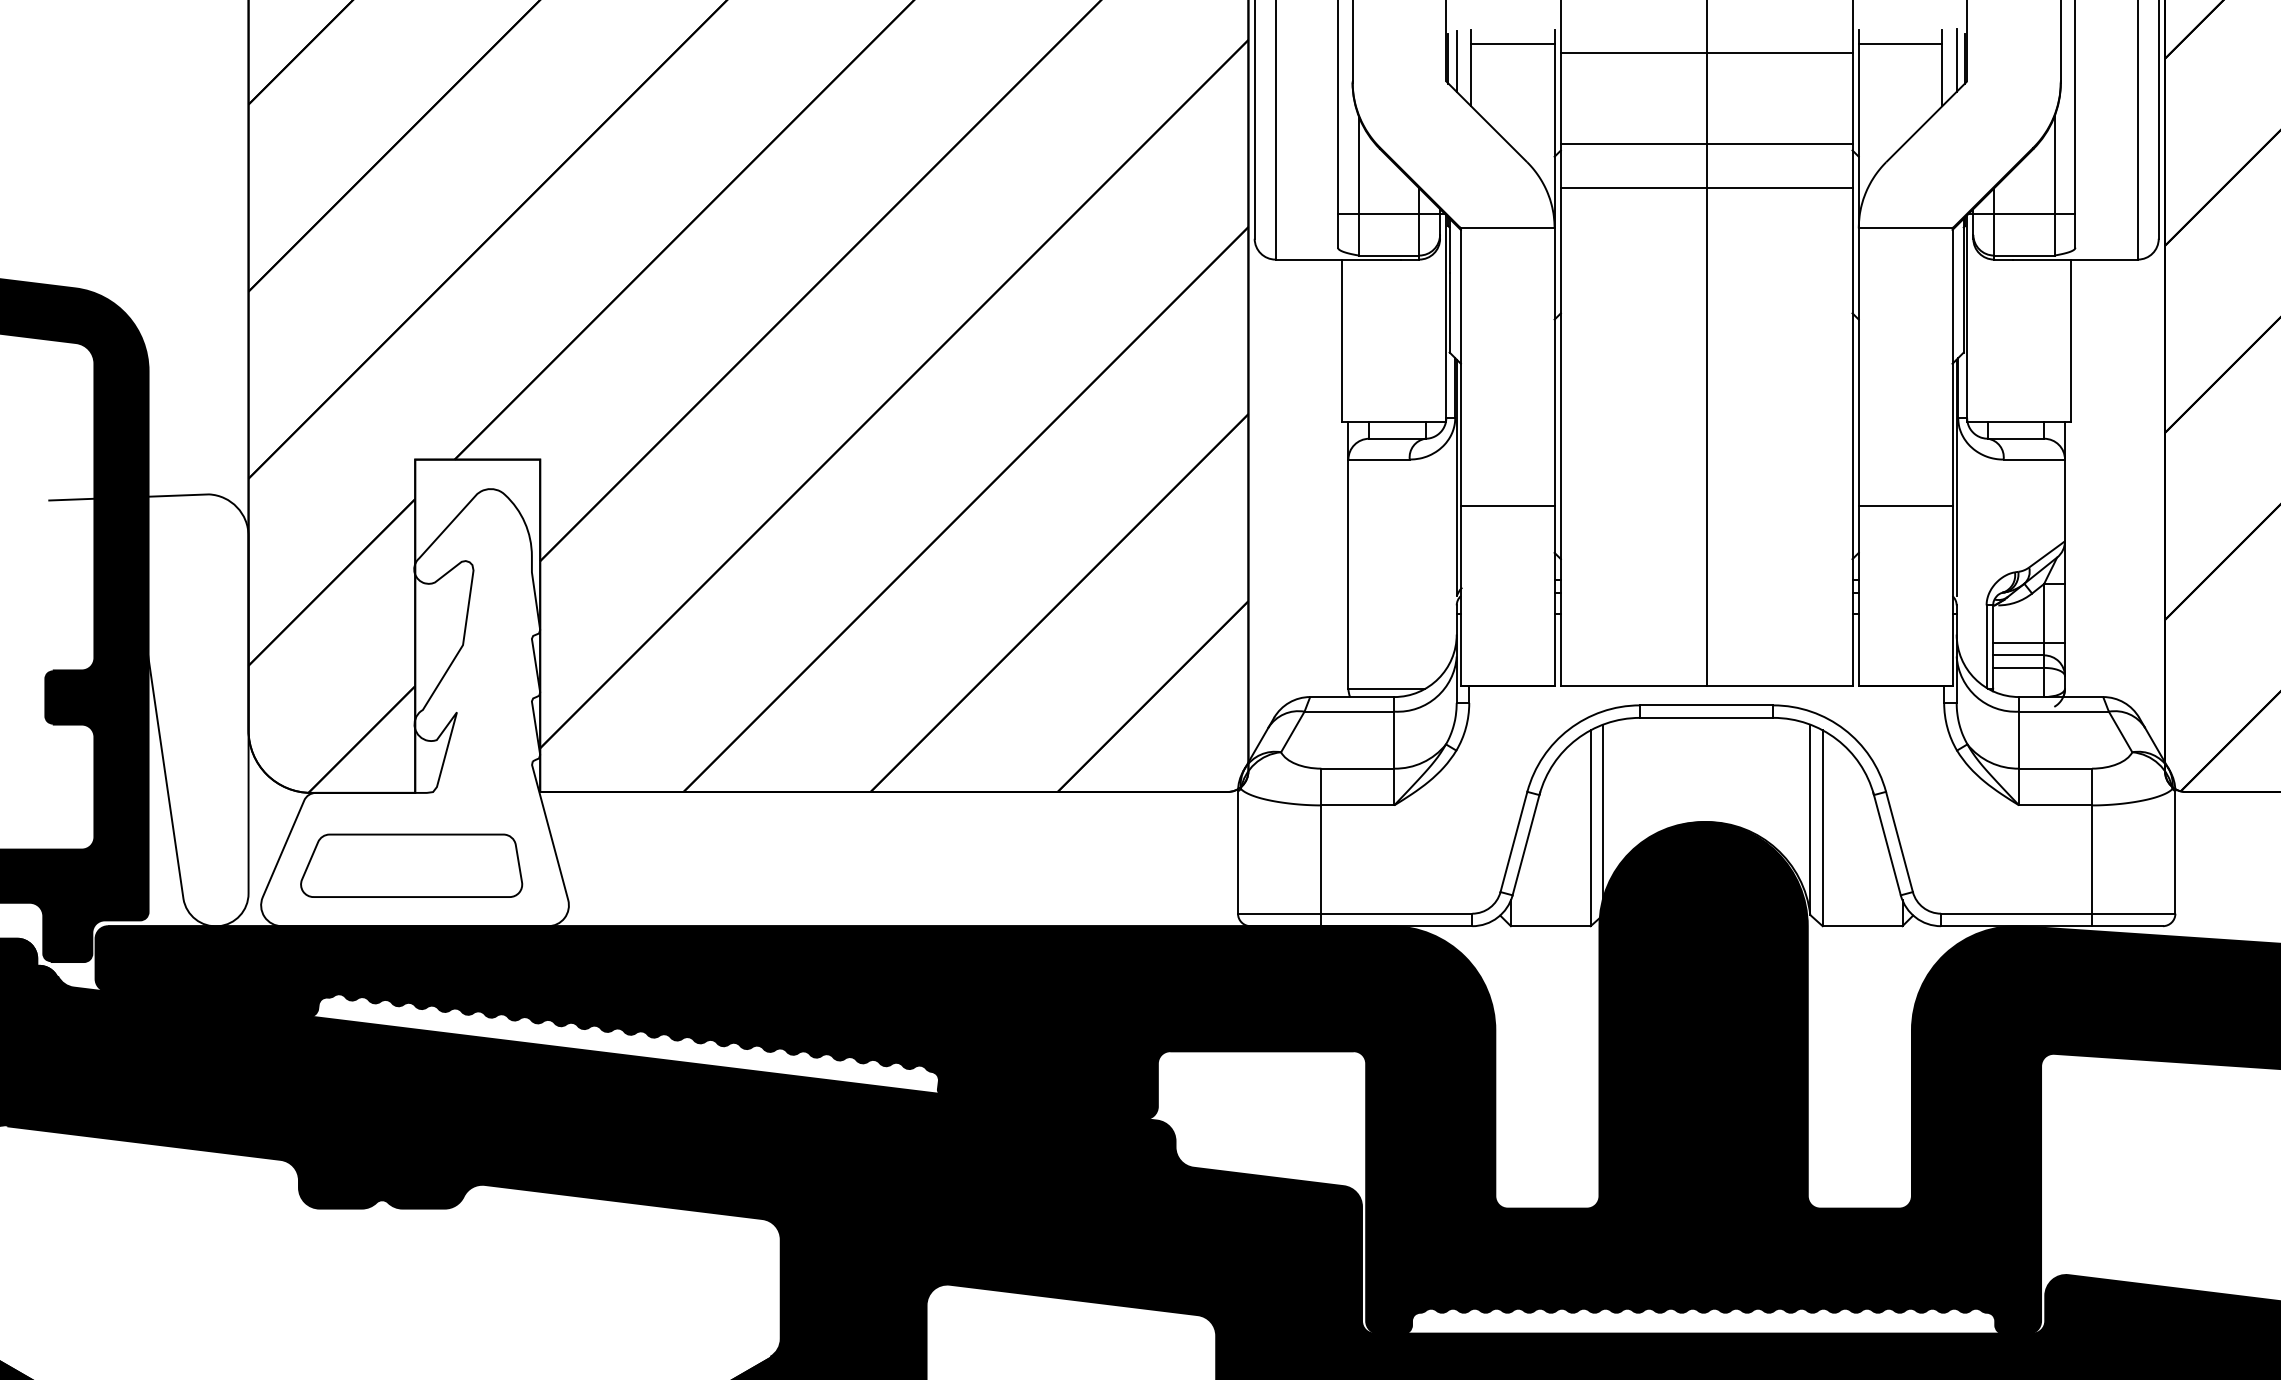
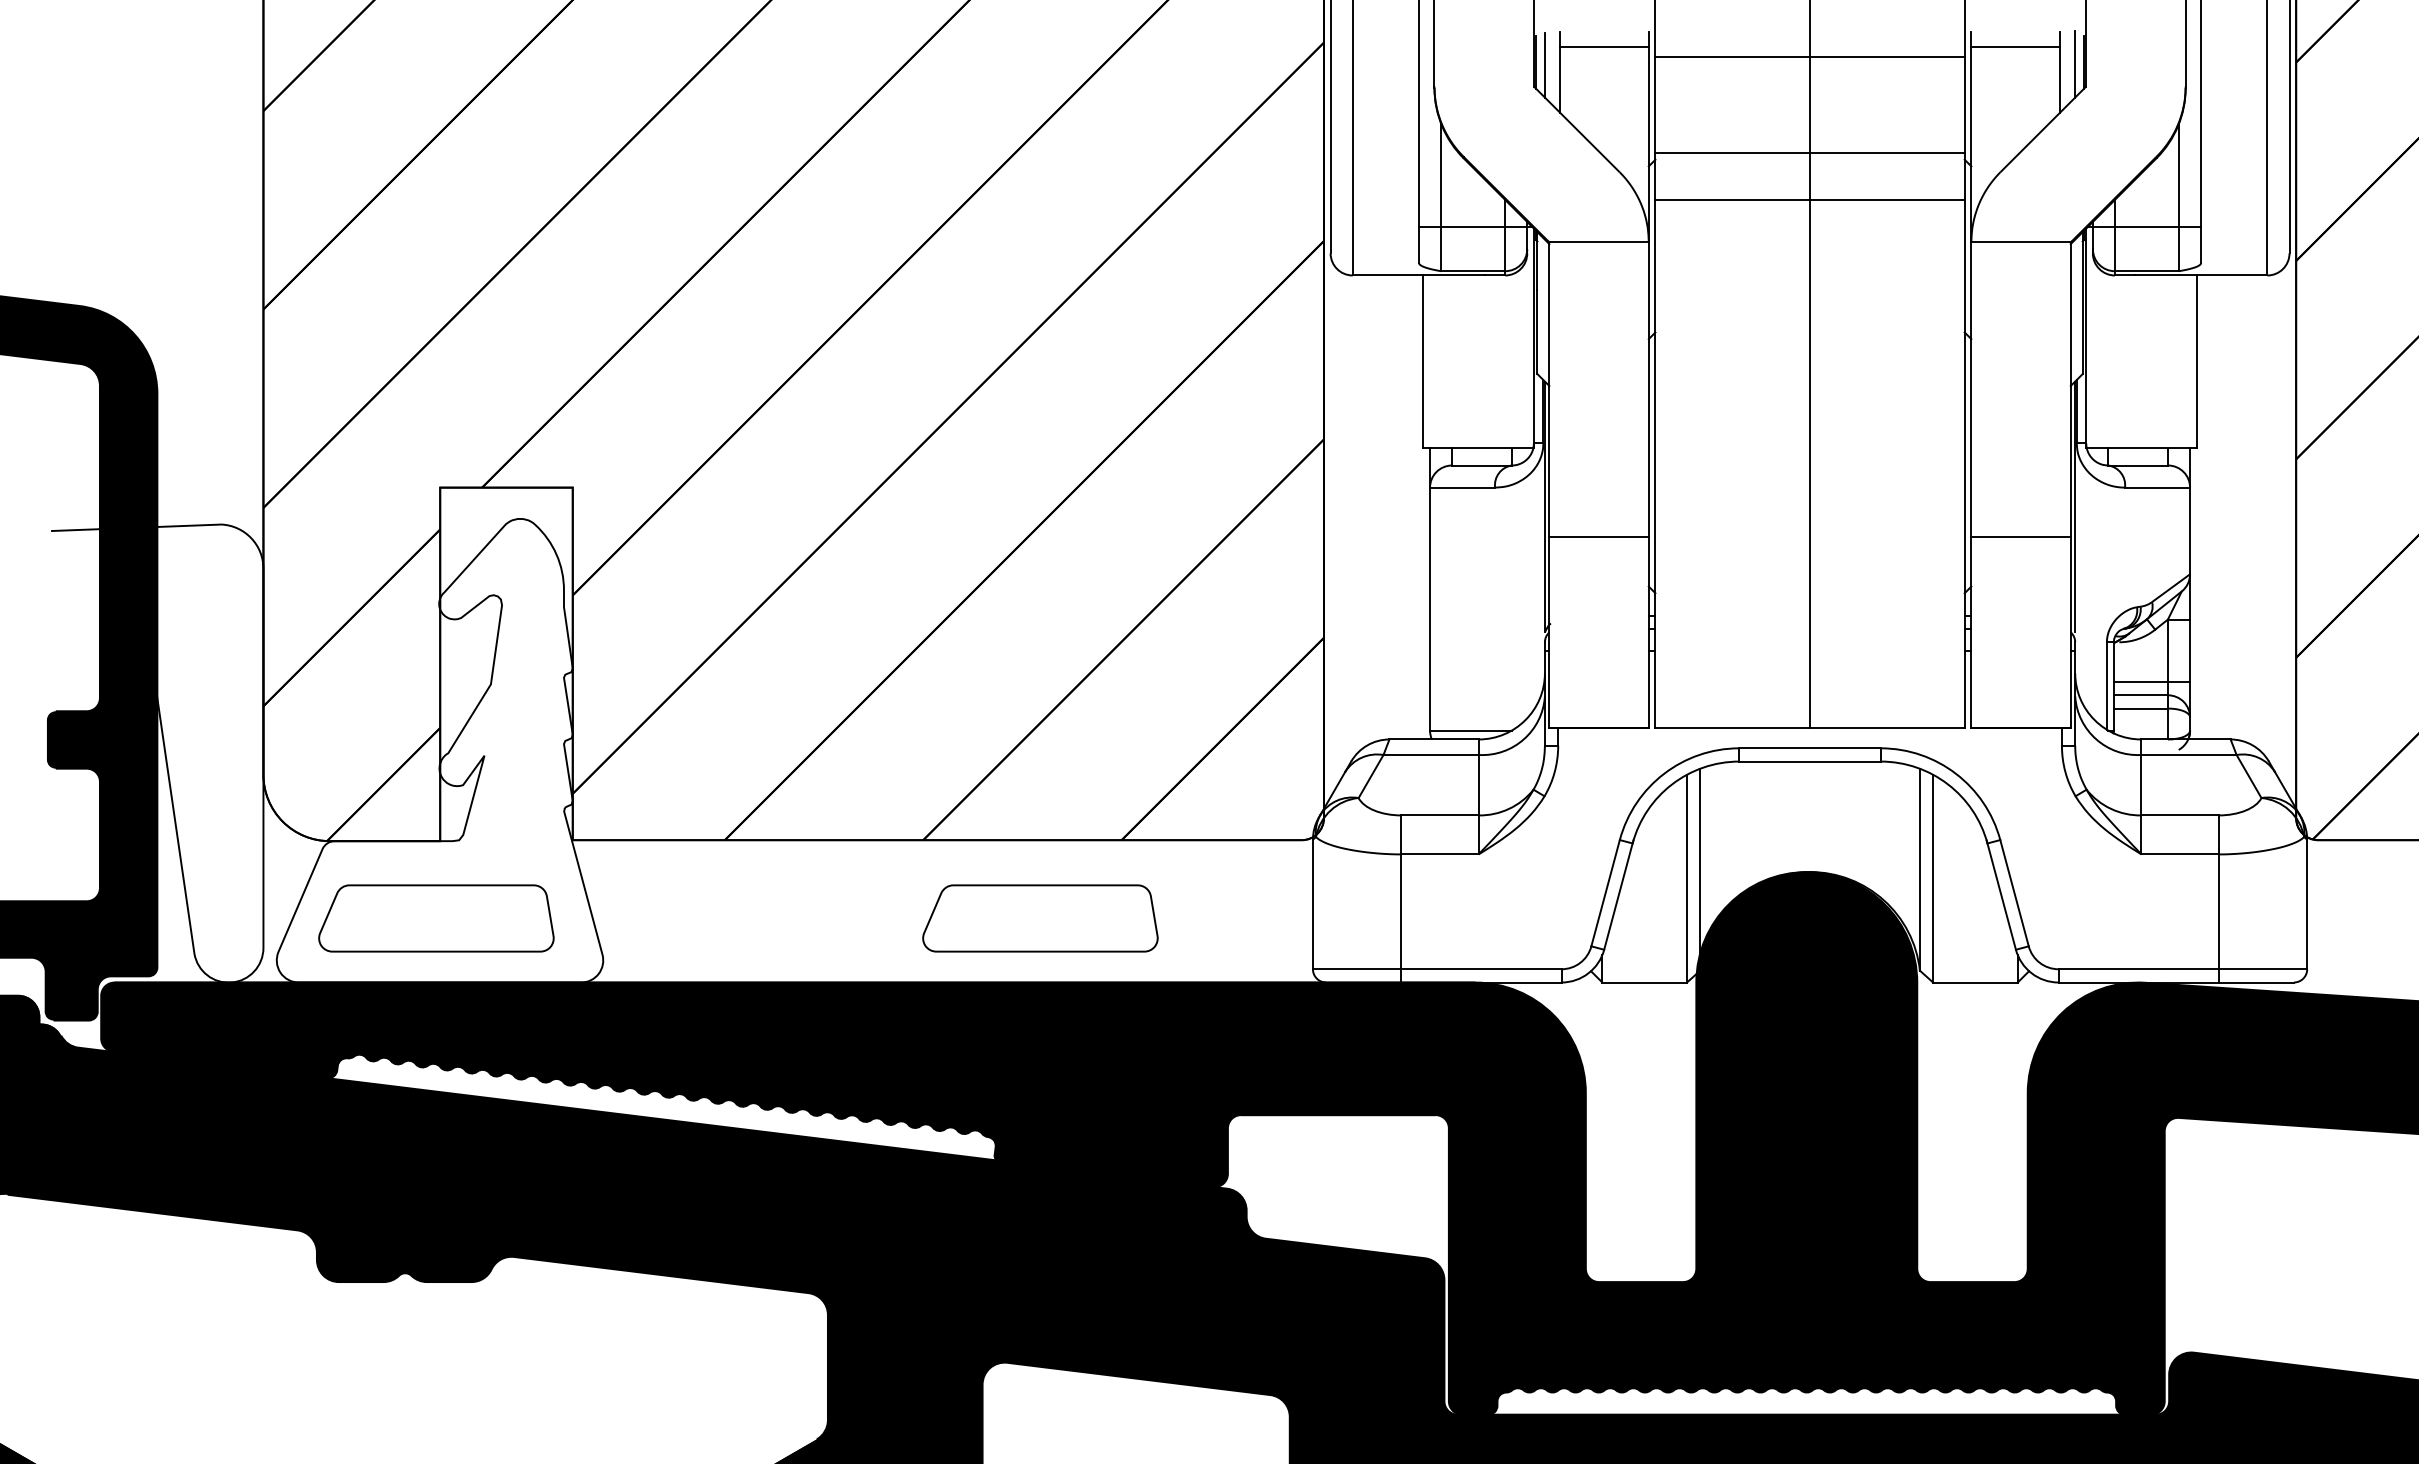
part: (981, 865) -> (1040, 918), added

